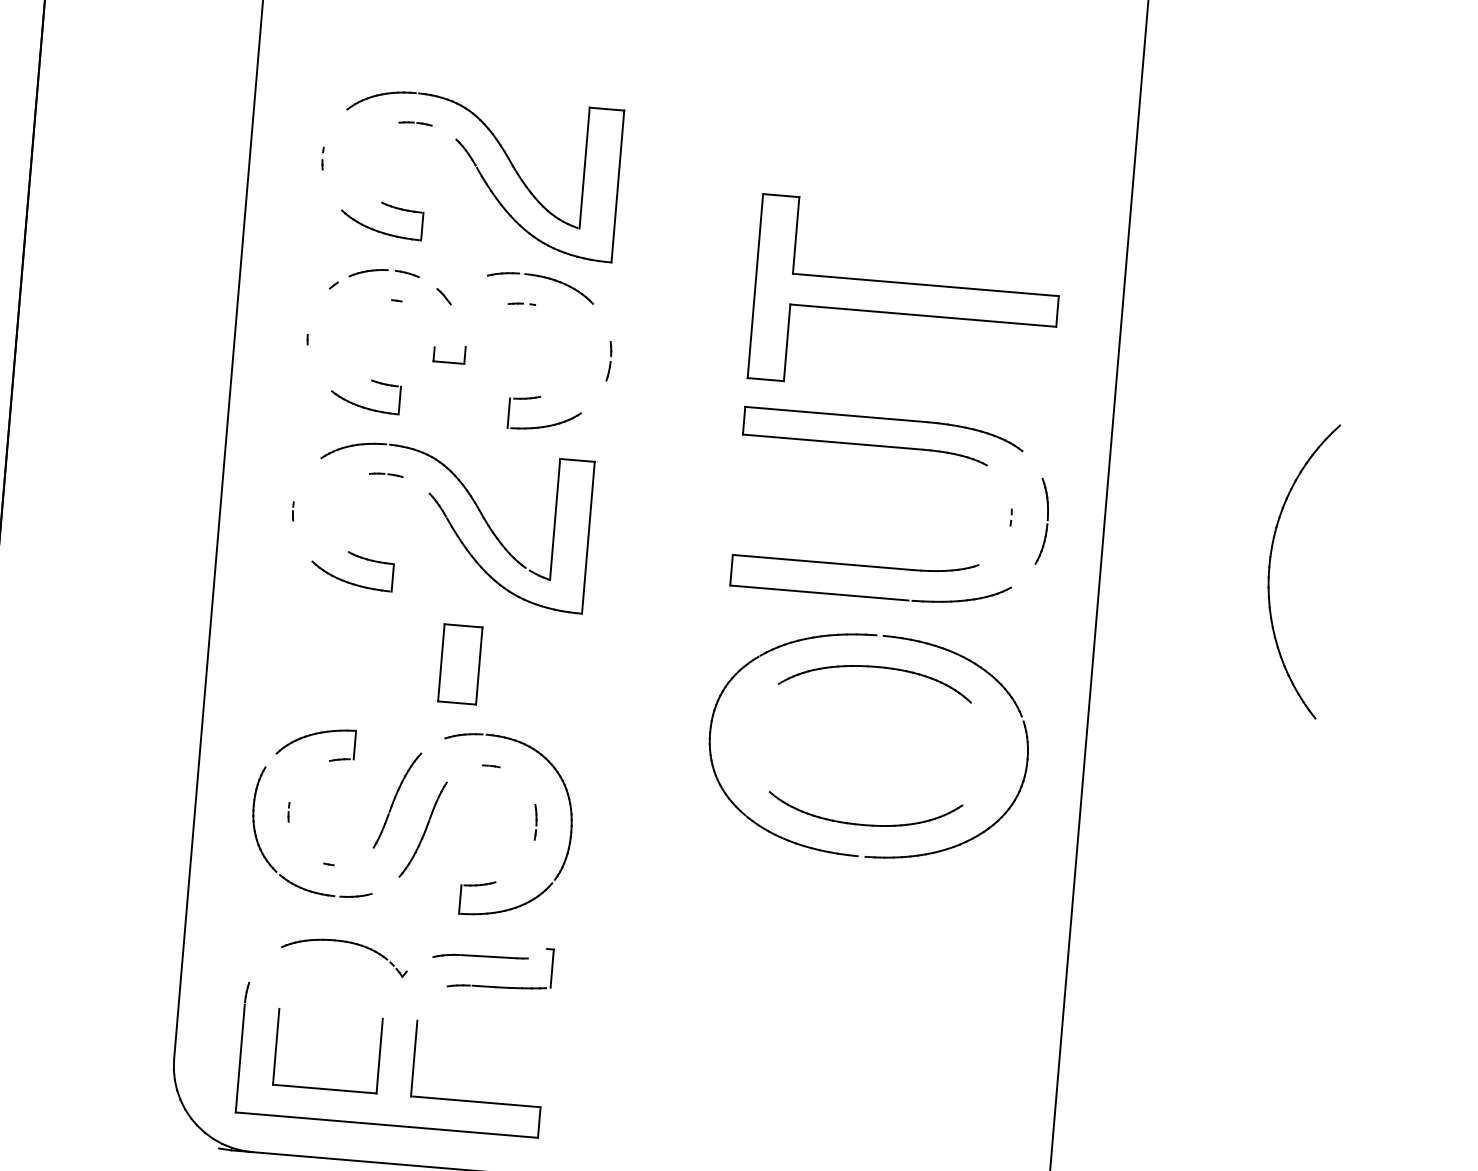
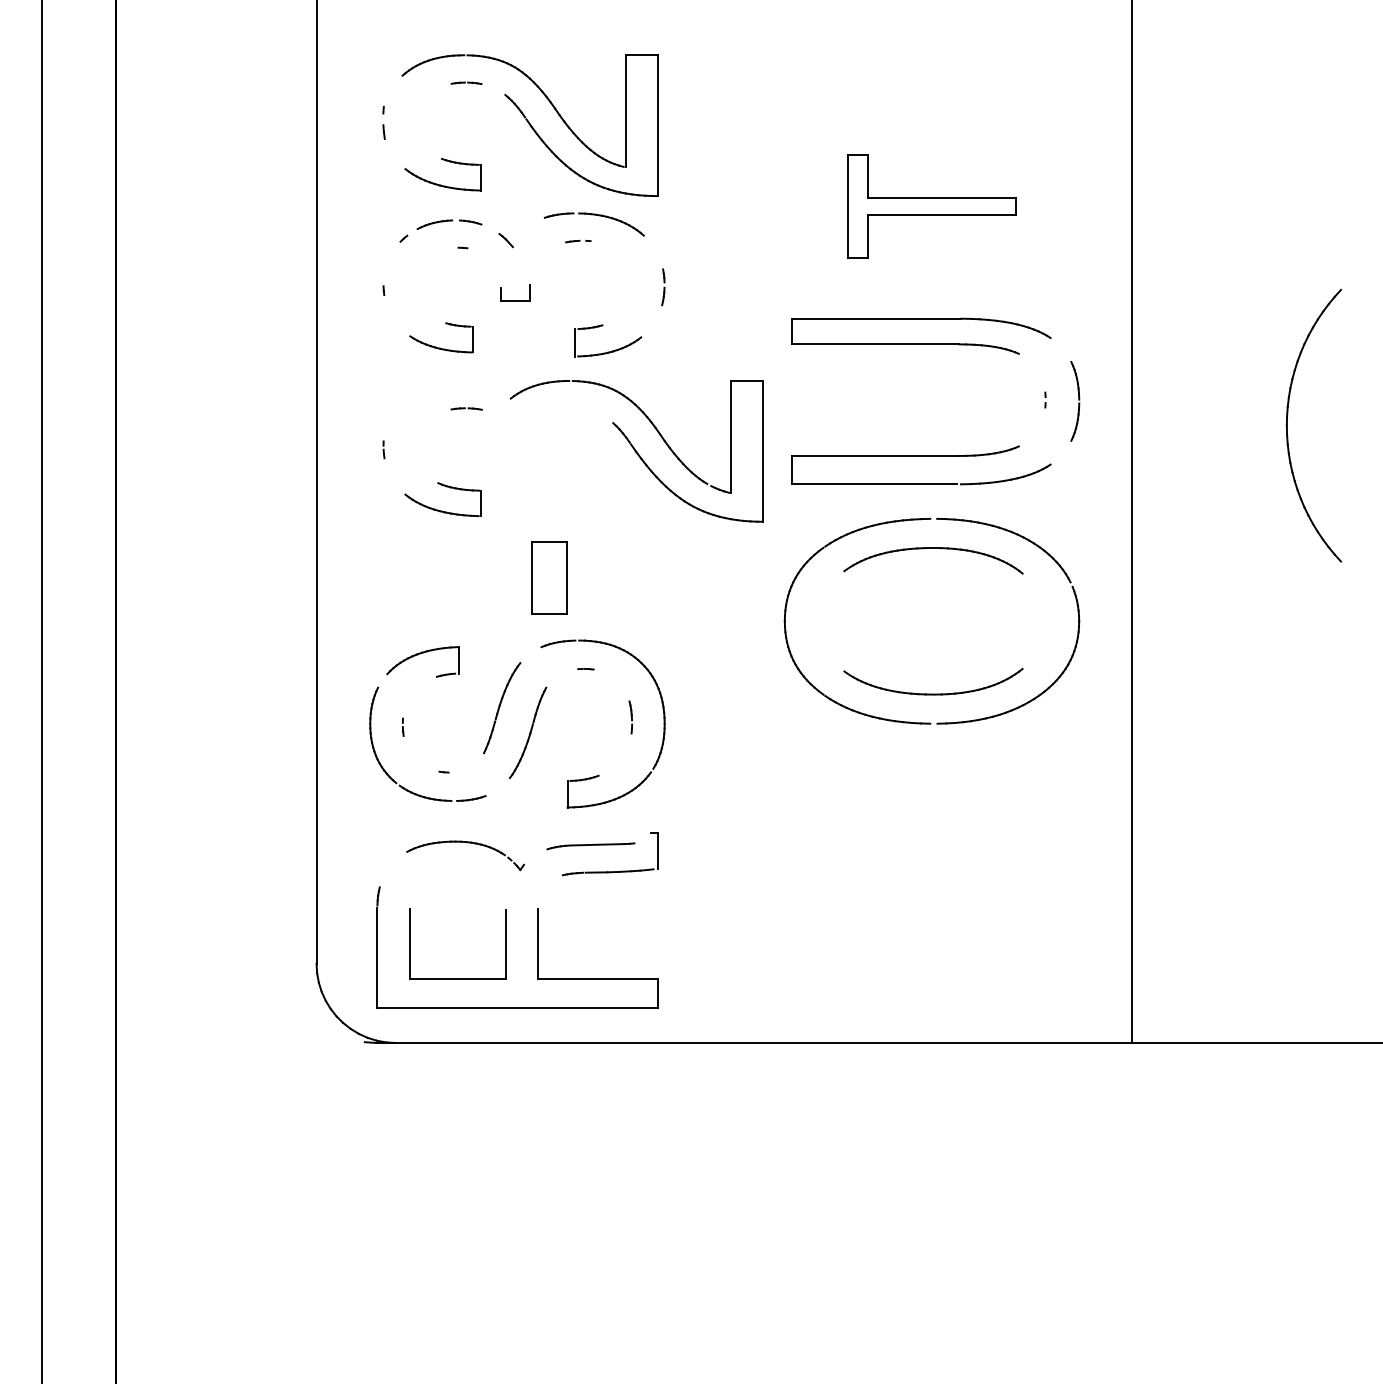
part: (322, 158) -> (383, 122), size x1.6
part: (905, 298) -> (931, 206), size x0.6
part: (452, 526) -> (636, 451), moved

